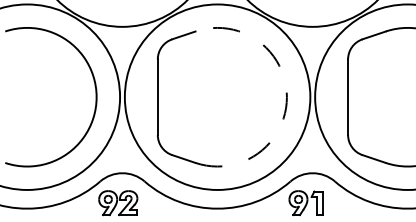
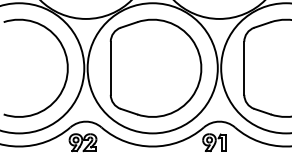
arc: (286, 97) -> (201, 68), dashed -> solid

